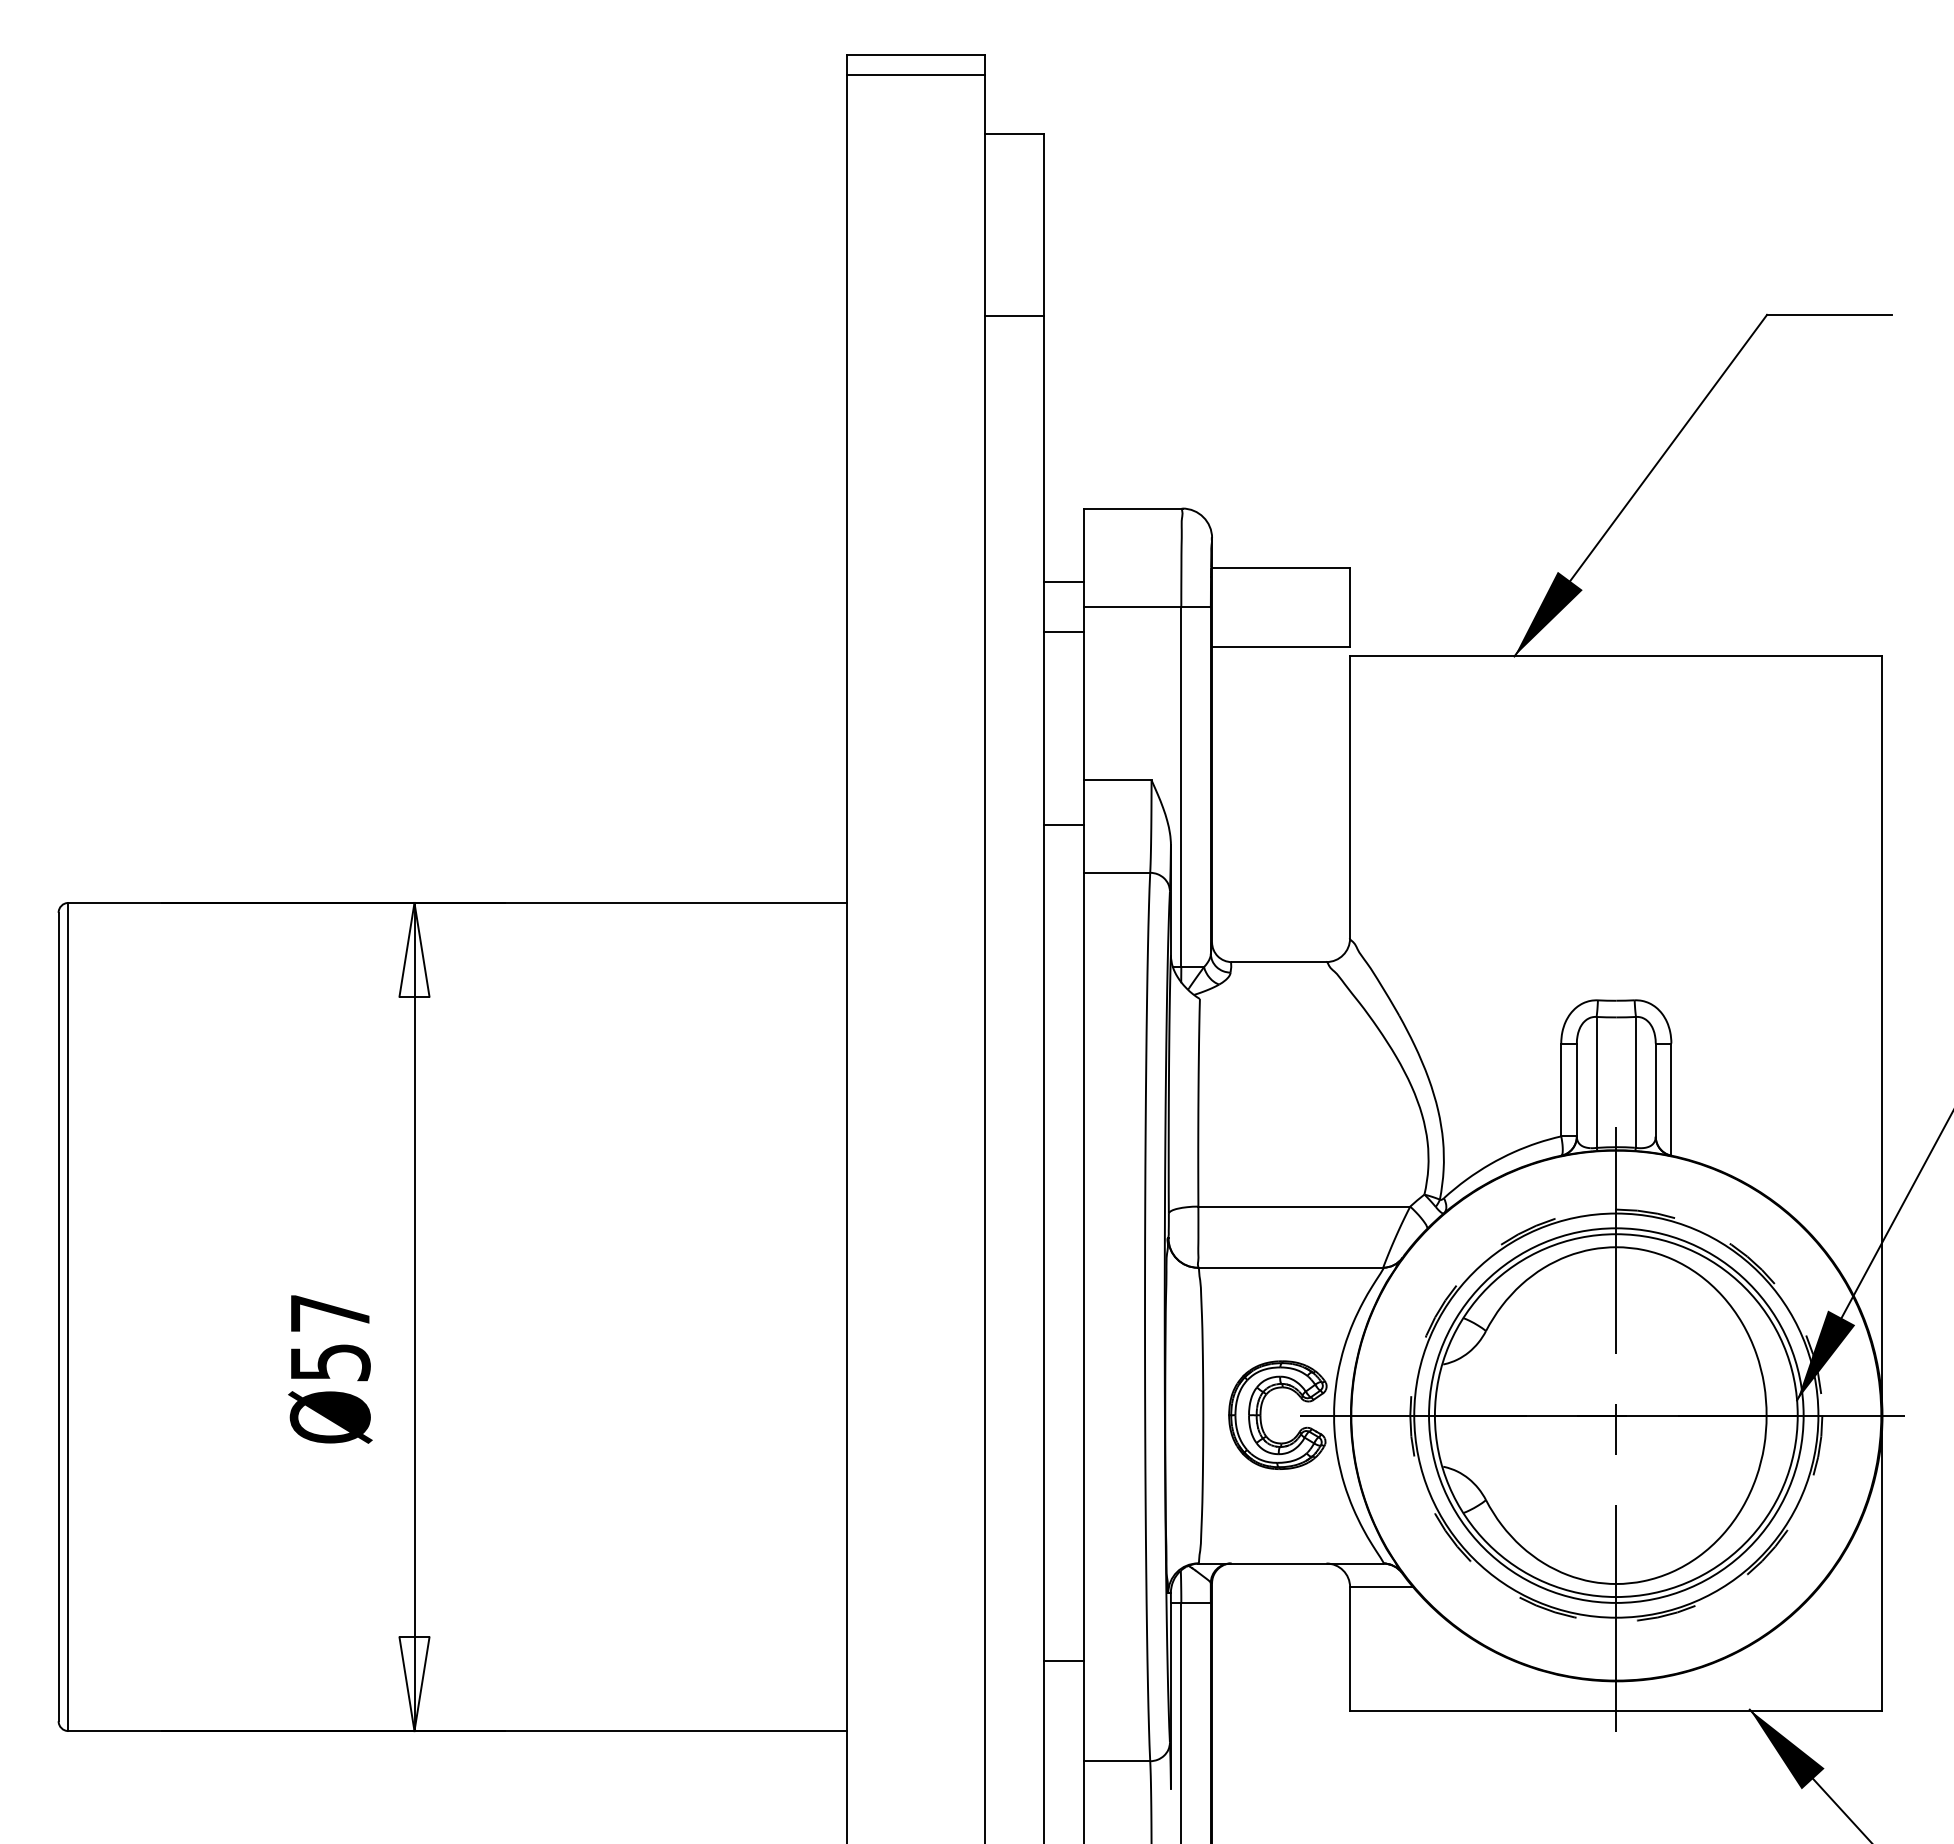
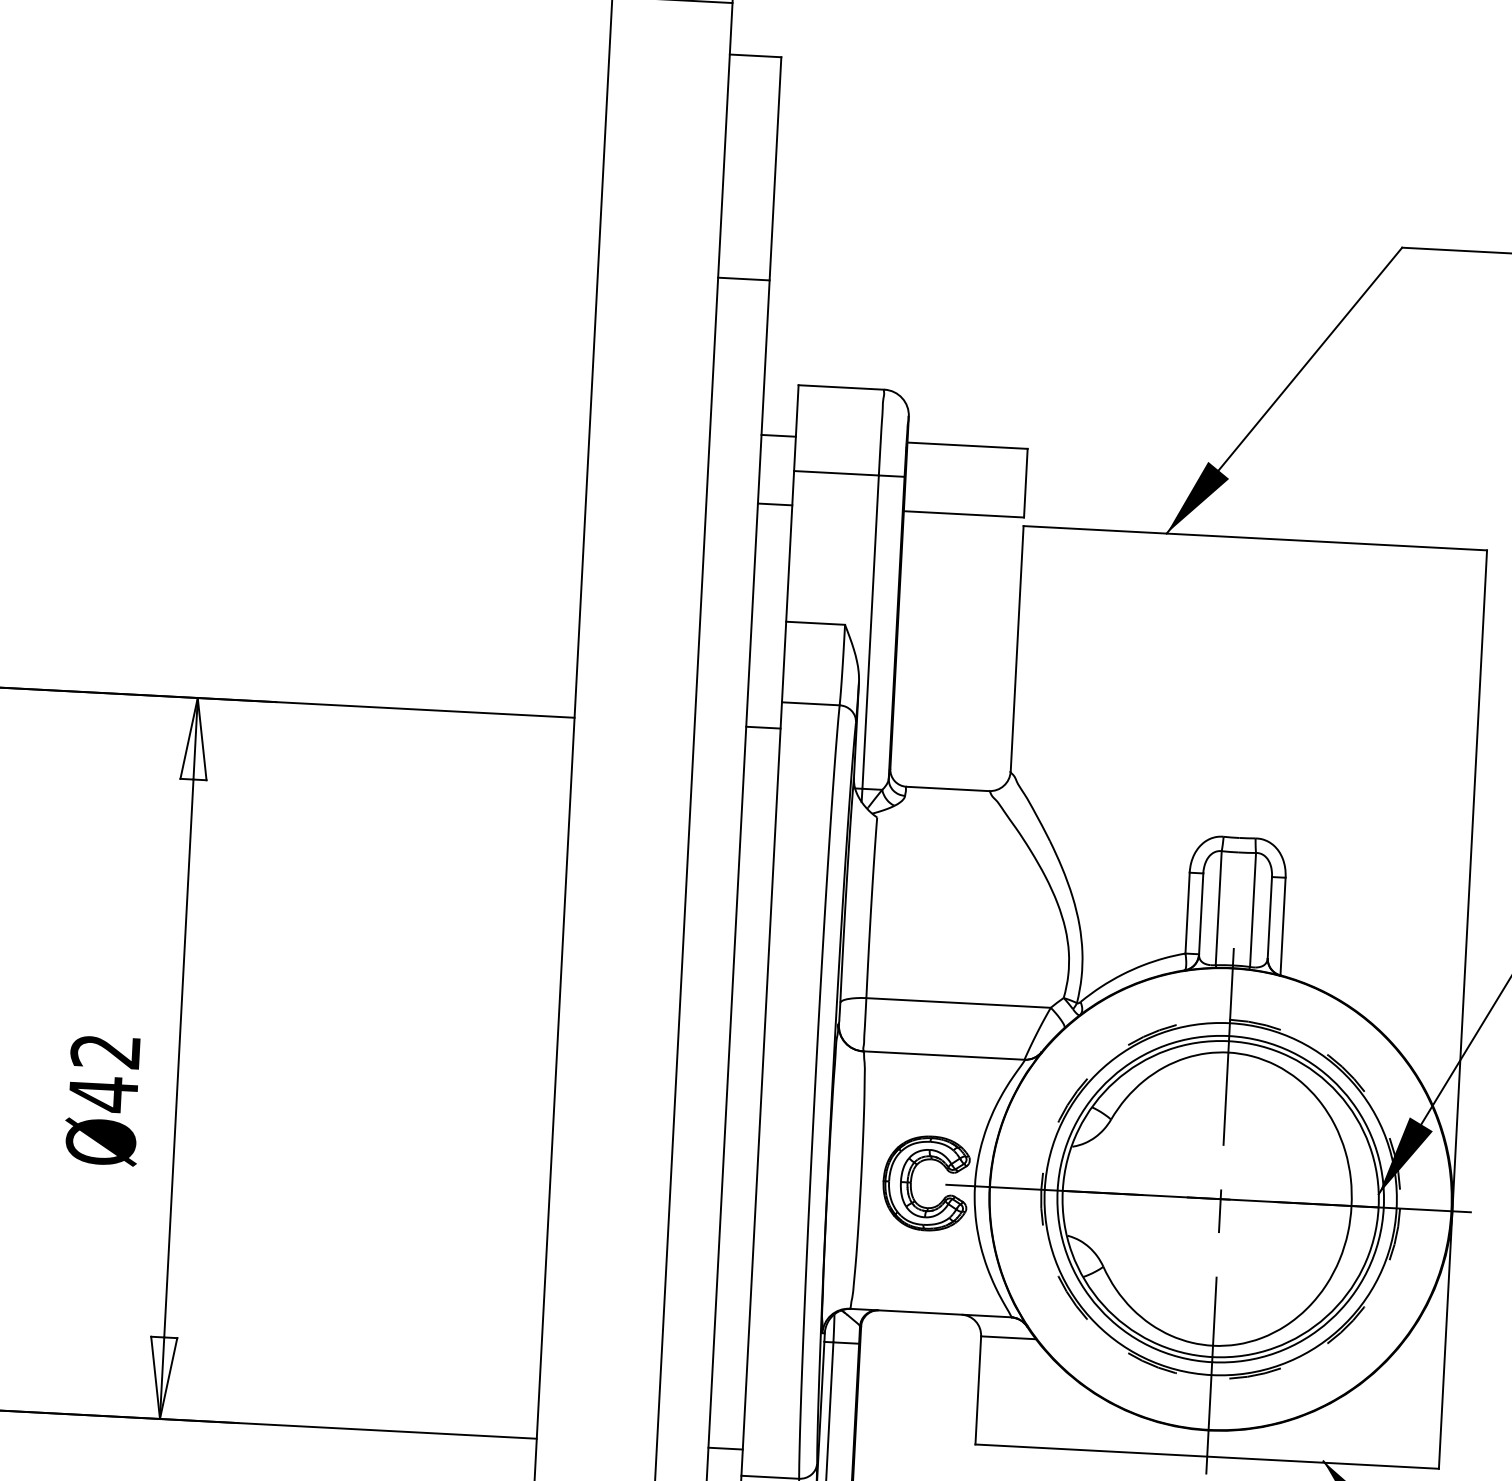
line: (1014, 316) -> (743, 279), moved
line: (1063, 581) -> (774, 504), moved
line: (1063, 631) -> (778, 435), moved
line: (1063, 824) -> (762, 727), moved
text: (329, 1339) -> (103, 1074), Ø57 -> Ø42
line: (1063, 1661) -> (724, 1448), moved

